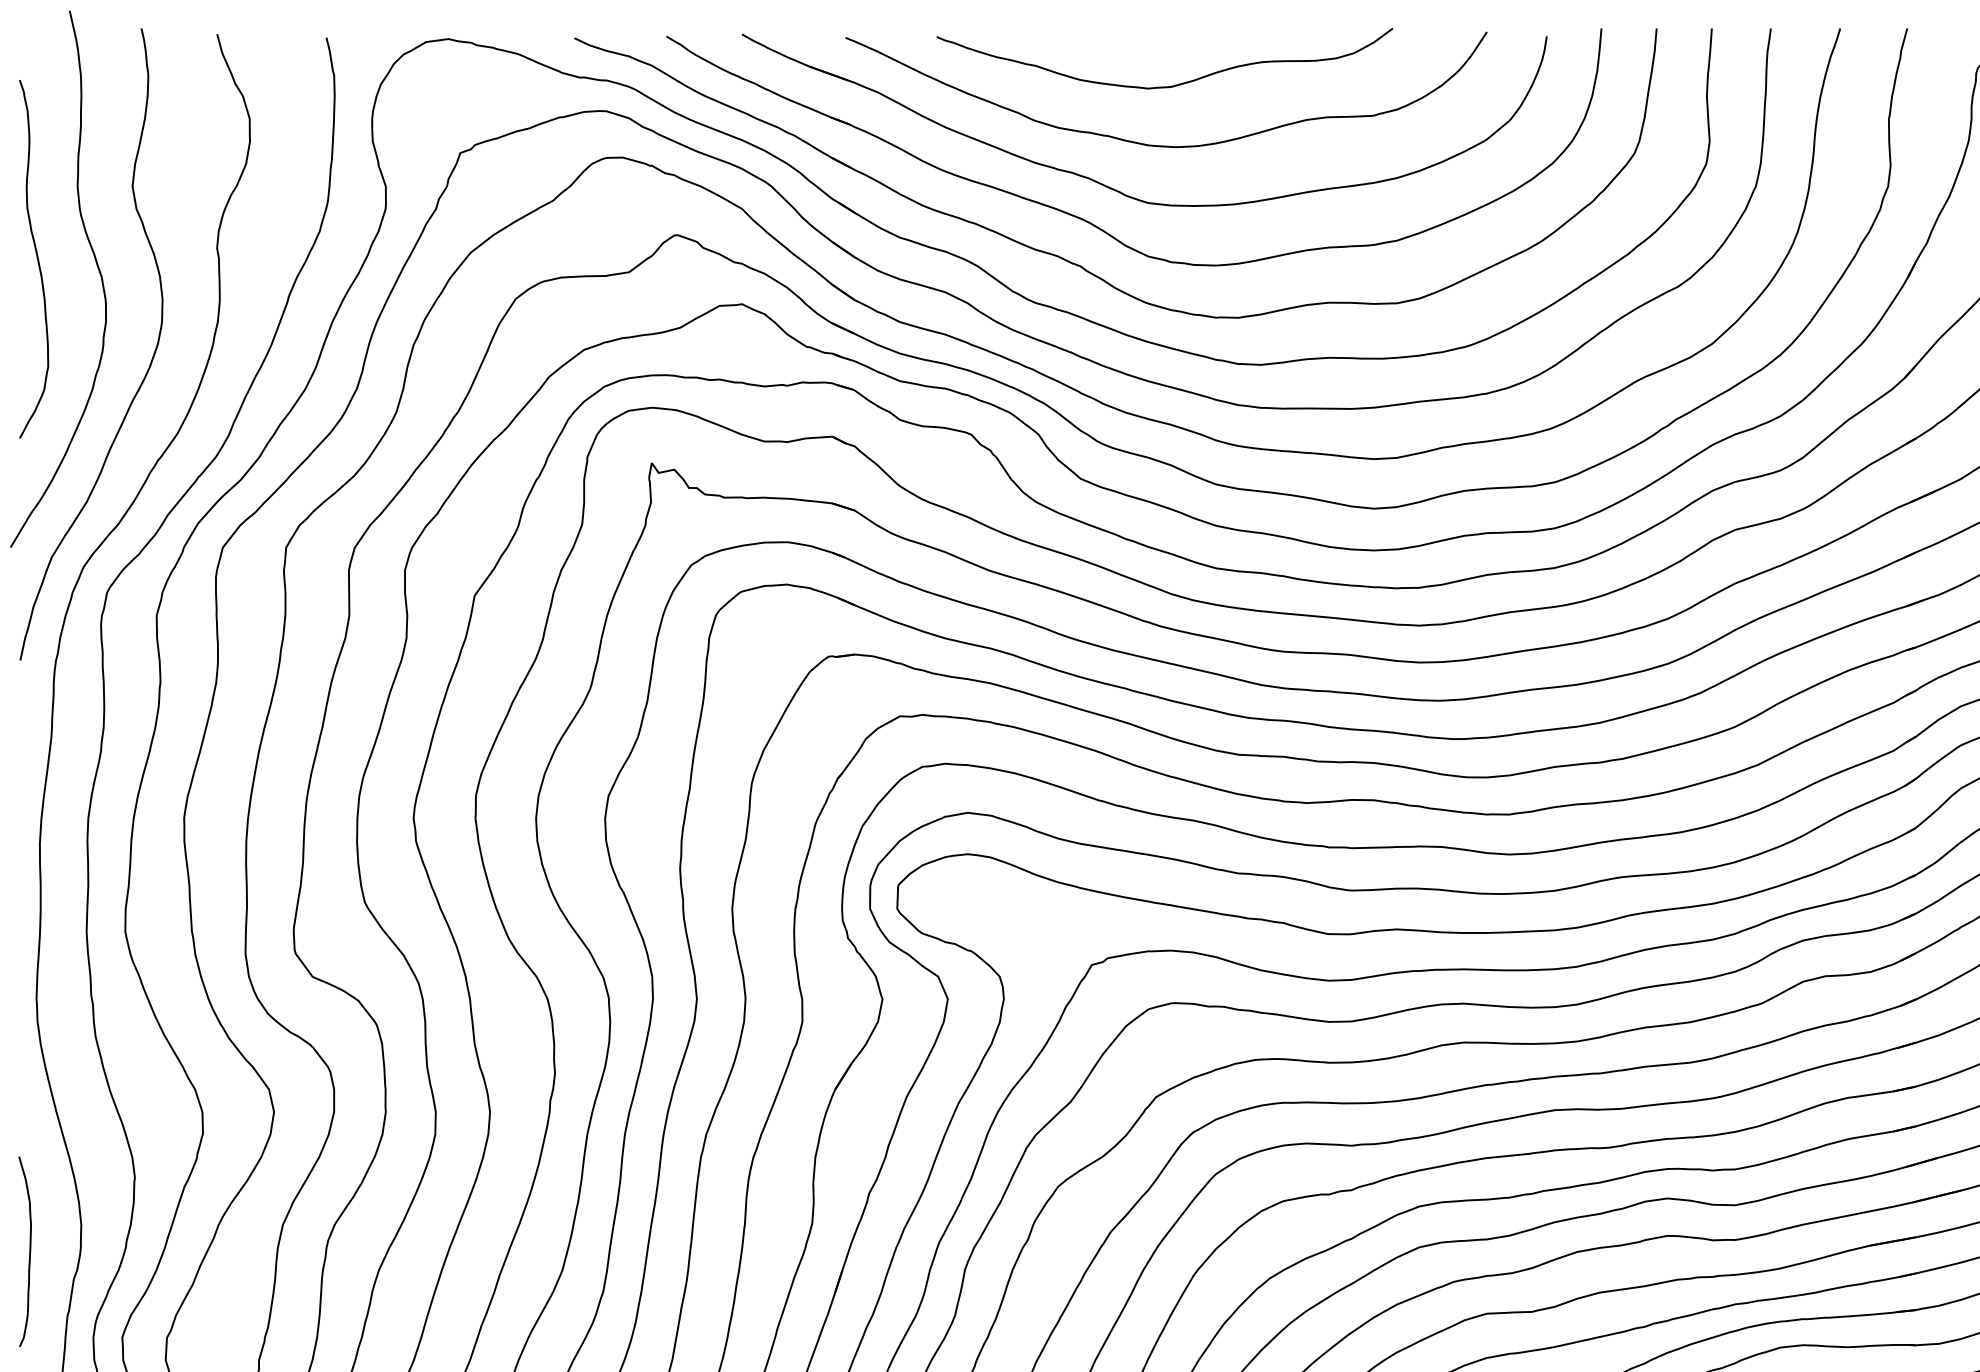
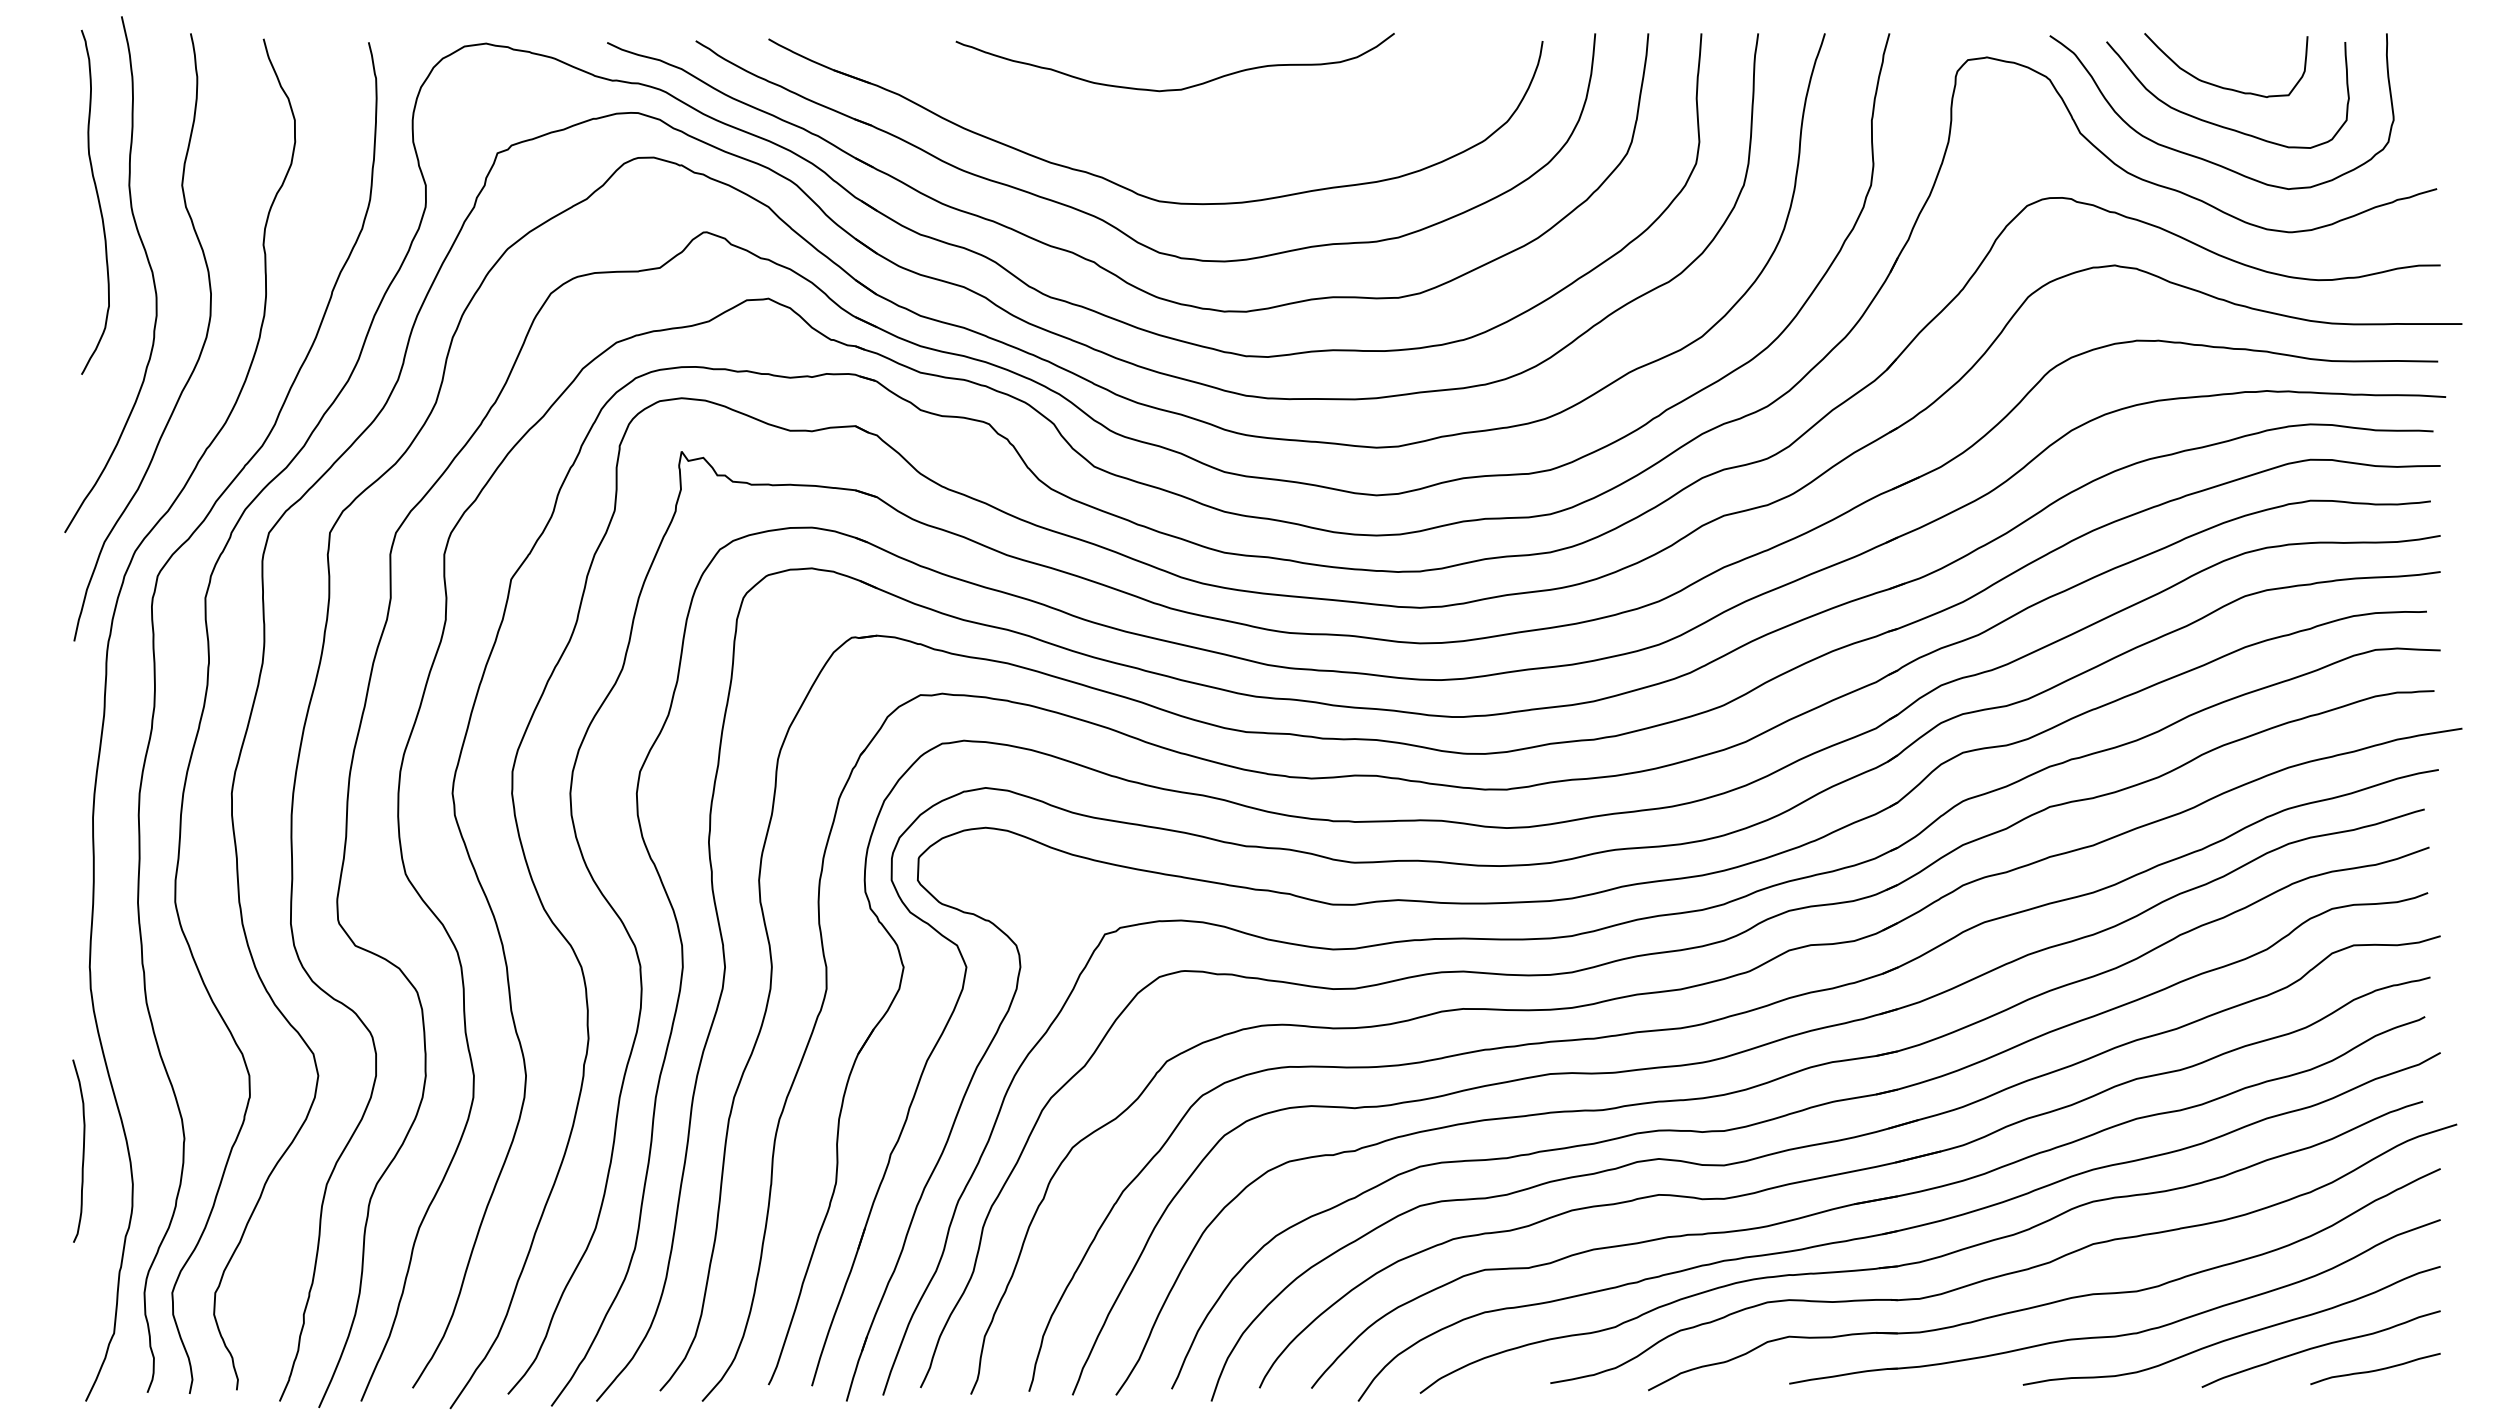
curve: (1160, 145) -> (1171, 145), removed
curve: (36, 257) -> (97, 200), moved
curve: (28, 1251) -> (82, 1150), moved

